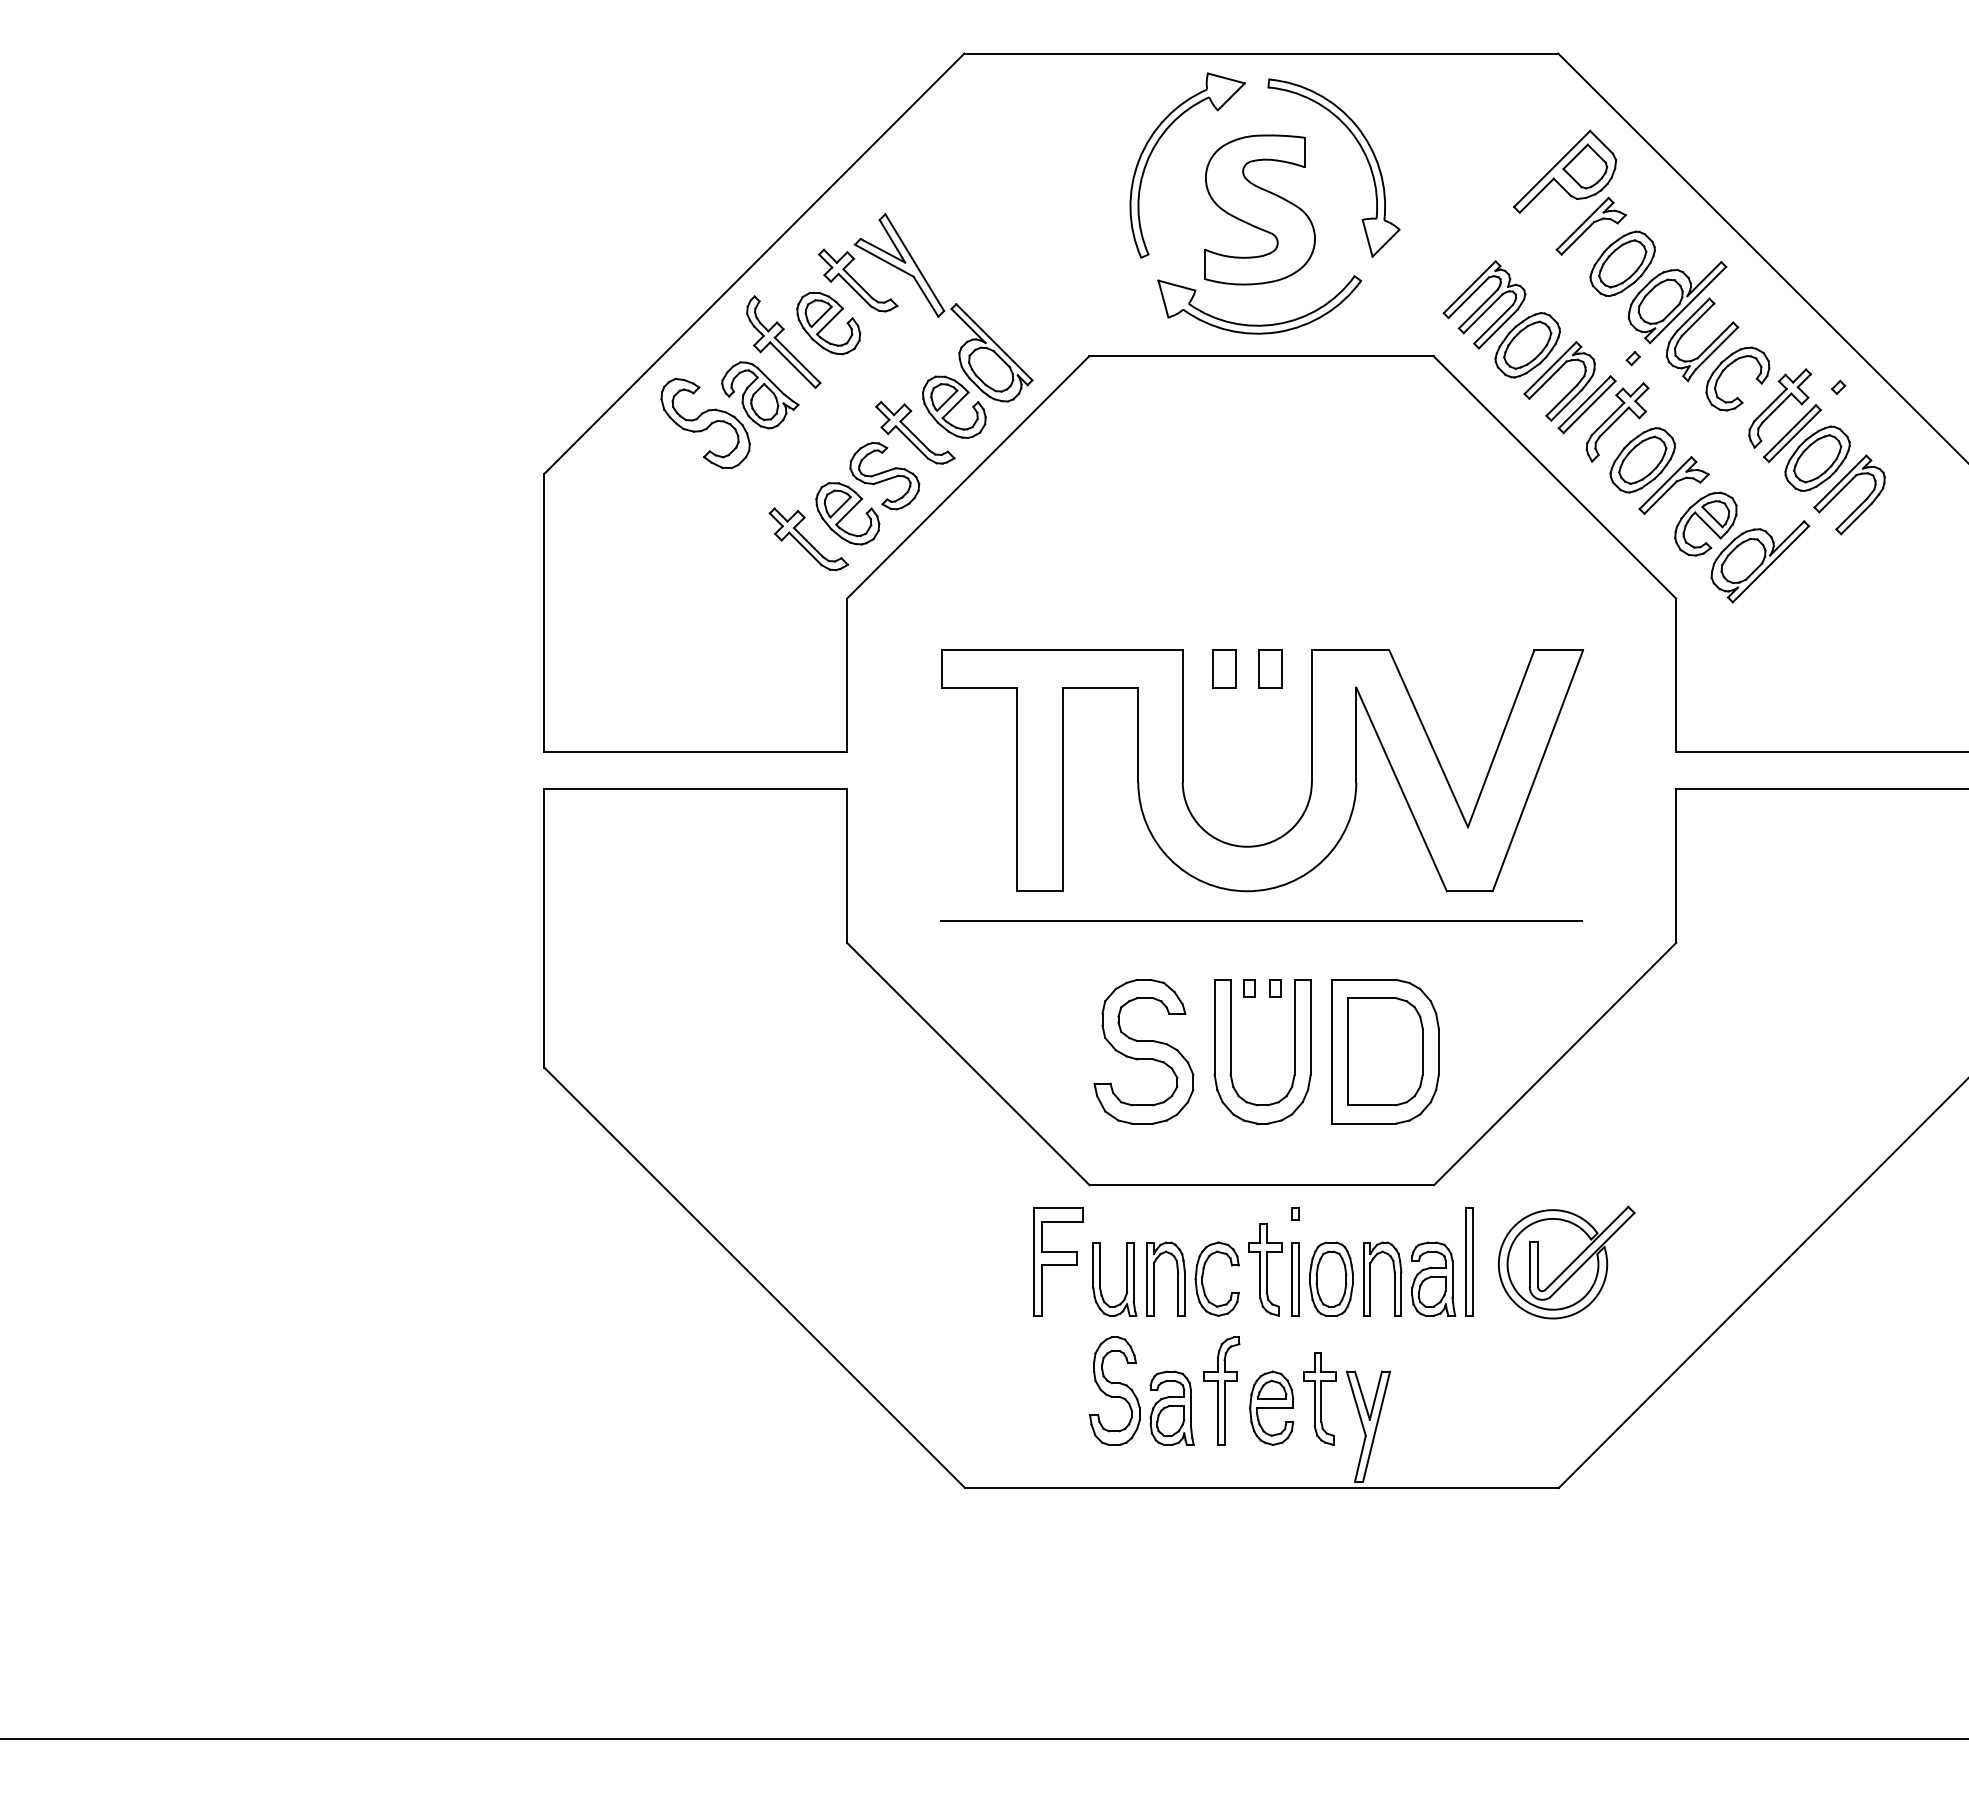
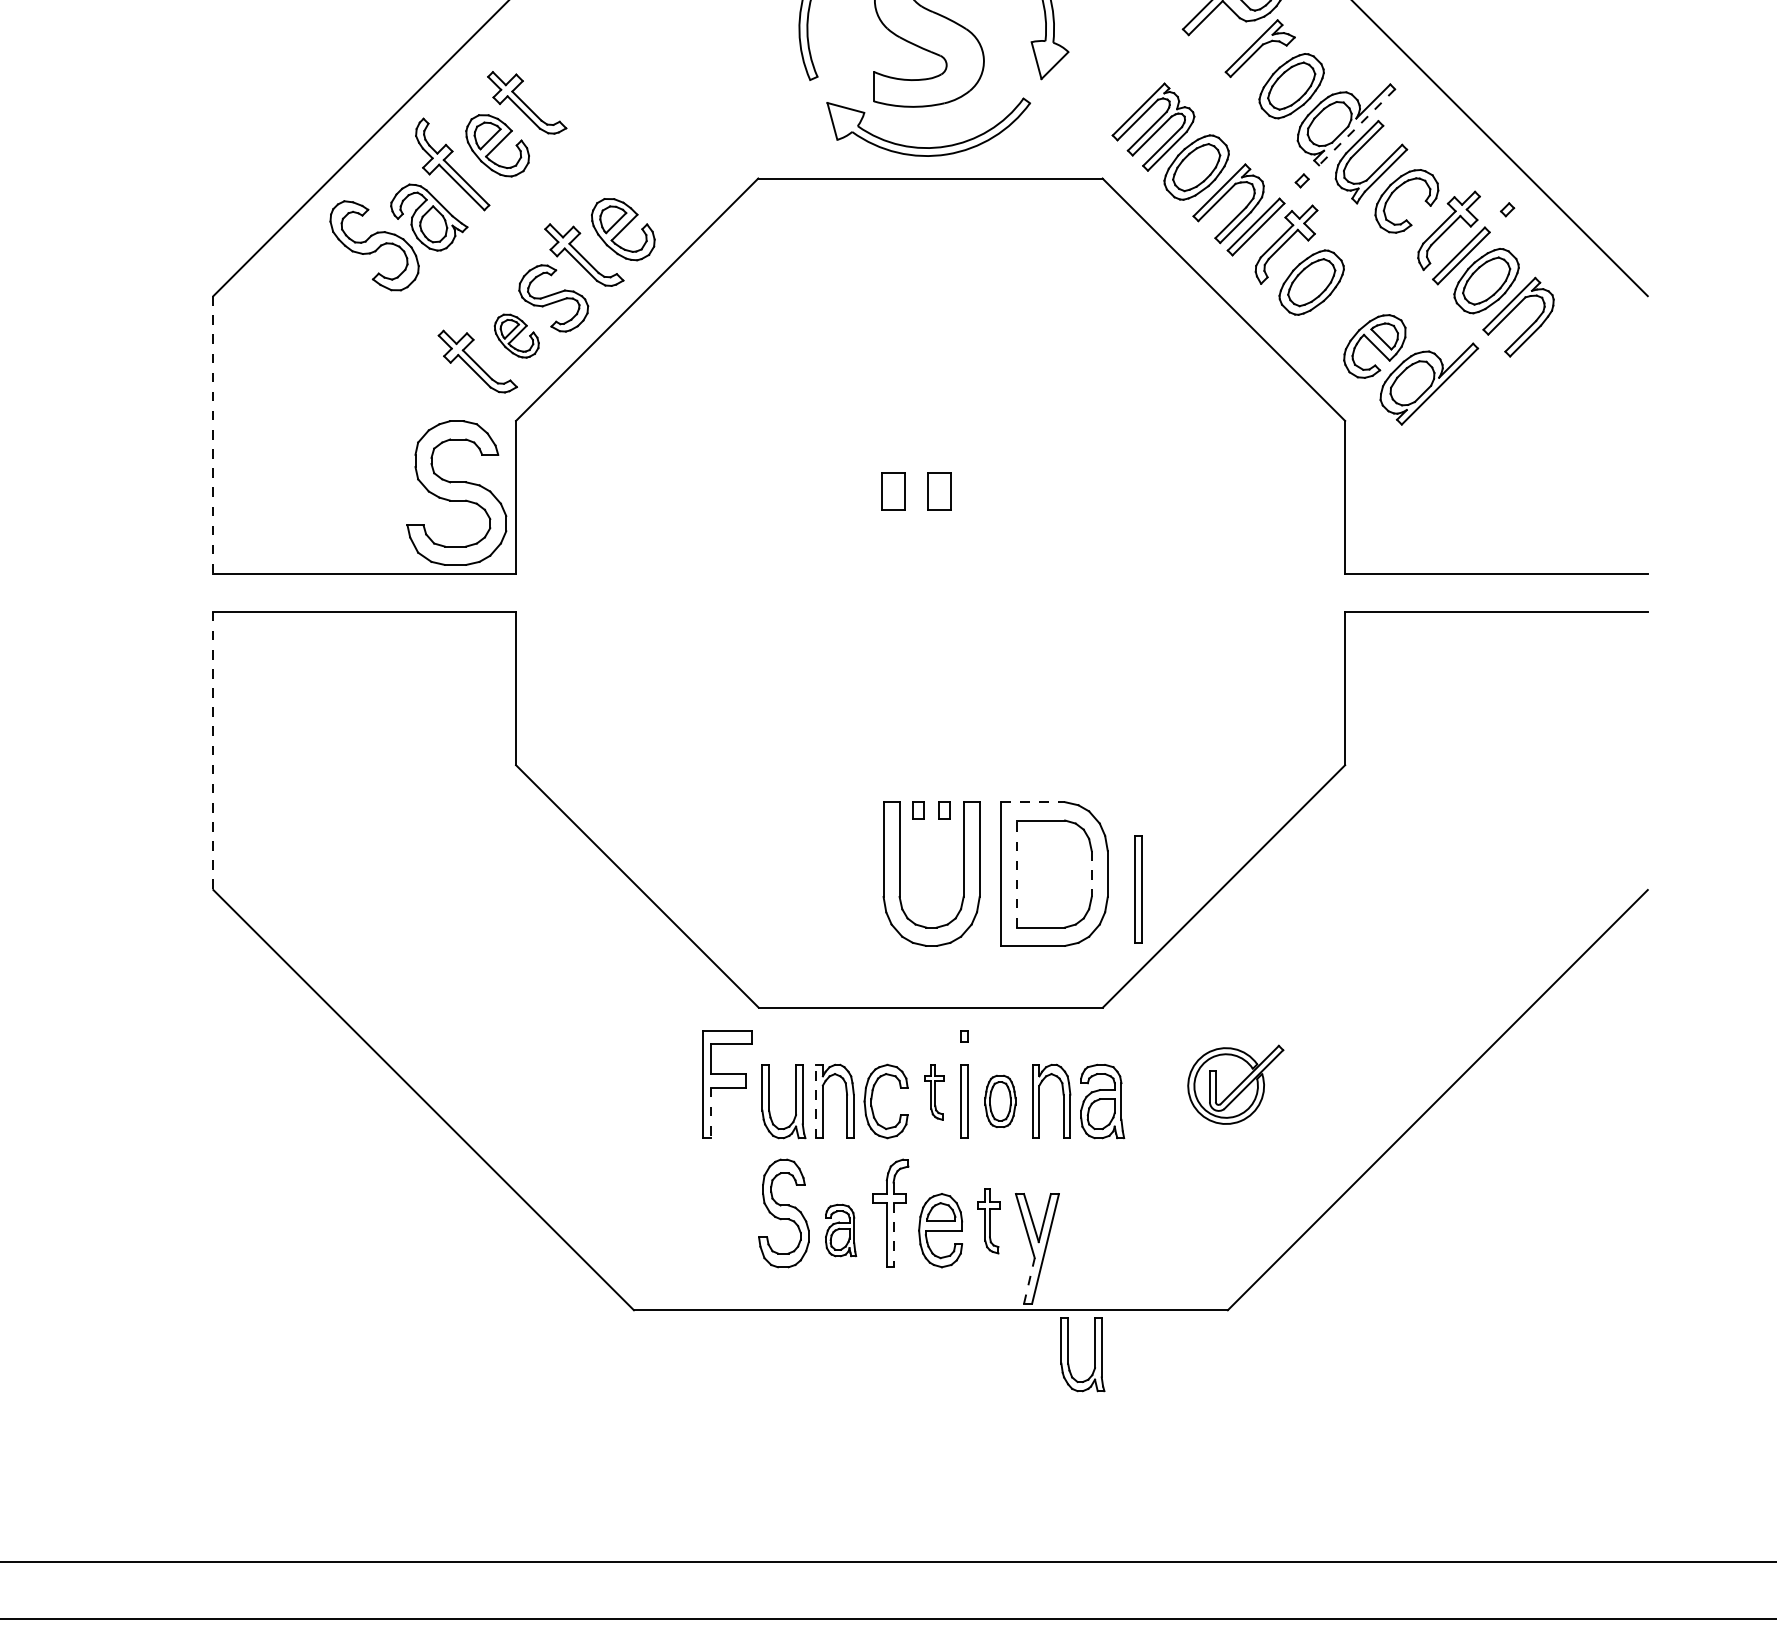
line: (1688, 304) -> (1357, 126), solid -> dashed
part: (943, 307) -> (612, 129), removed
part: (1673, 485) -> (1342, 307), removed
part: (847, 513) -> (516, 335), size x0.7
line: (544, 613) -> (213, 435), solid -> dashed
part: (1311, 770) -> (980, 592), removed
line: (1261, 920) -> (930, 742), removed
line: (544, 929) -> (213, 751), solid -> dashed
line: (1364, 979) -> (1033, 801), solid -> dashed
part: (1143, 1051) -> (456, 492), moved
line: (1348, 1051) -> (1017, 873), solid -> dashed
line: (1422, 1051) -> (1091, 873), solid -> dashed
part: (1469, 1261) -> (1138, 888), moved
part: (1566, 1262) -> (1235, 1084), size x0.7
part: (1265, 1269) -> (934, 1091), size x0.6
part: (1331, 1278) -> (1000, 1100), size x0.7
line: (1147, 1279) -> (816, 1101), solid -> dashed
line: (1042, 1291) -> (711, 1113), solid -> dashed
part: (1319, 1398) -> (988, 1220), size x0.7
part: (1171, 1407) -> (840, 1229), size x0.7
line: (1224, 1413) -> (893, 1235), solid -> dashed
line: (1360, 1458) -> (1029, 1280), solid -> dashed
part: (1425, 1532) -> (1094, 1354), added

